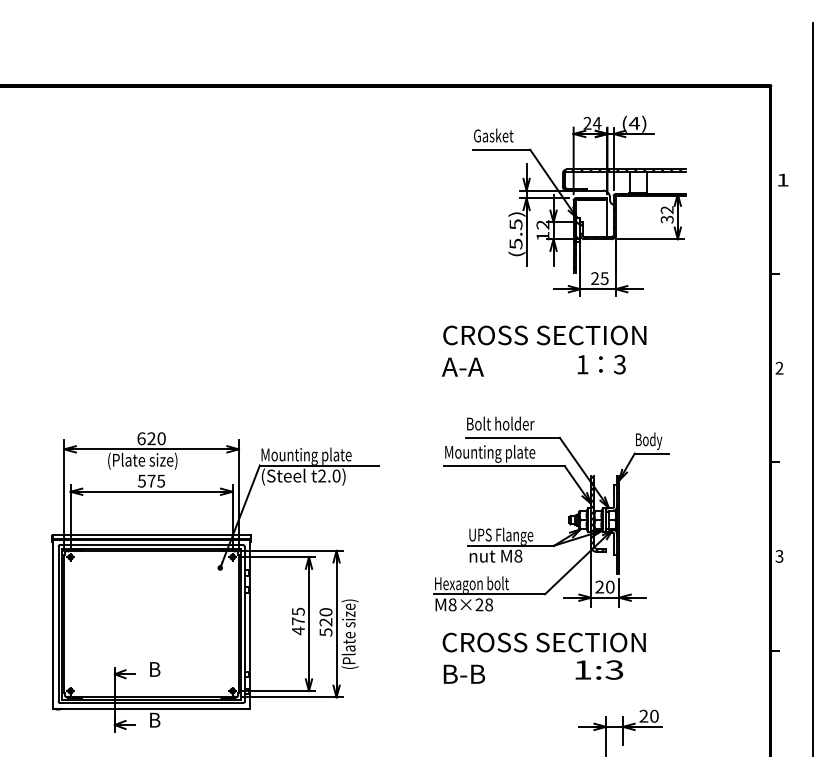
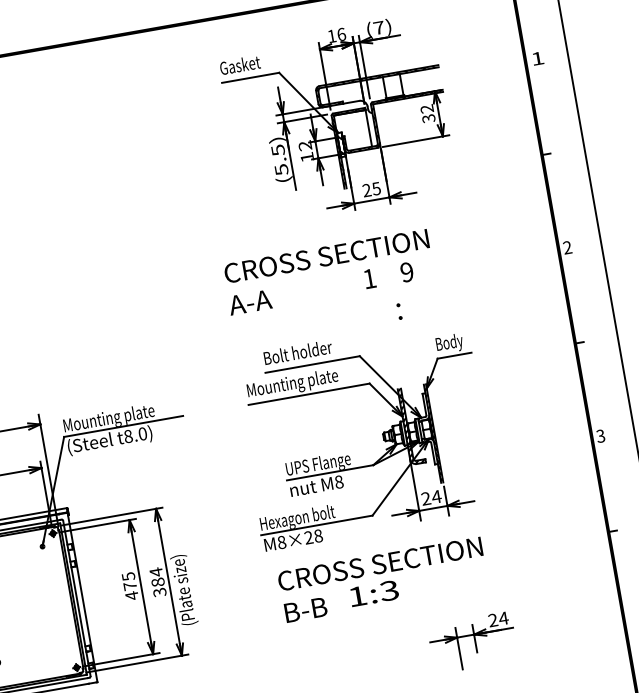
text: (592, 122) -> (336, 34), 24 -> 16
text: (634, 123) -> (379, 28), (4) -> (7)
text: (600, 364) -> (399, 311), moved
text: (619, 364) -> (406, 272), 3 -> 9
text: (322, 475) -> (128, 435), t2.0) -> t8.0)
text: (609, 586) -> (435, 496), 20 -> 24
text: (325, 621) -> (157, 581), 520 -> 384
text: (599, 669) -> (374, 592), moved
text: (654, 715) -> (503, 617), 20 -> 24

